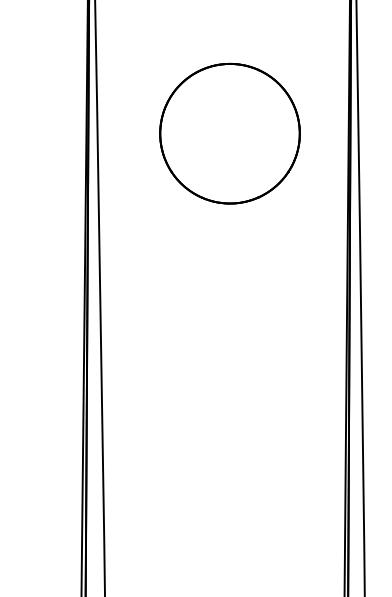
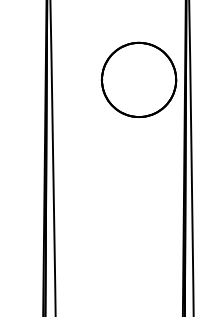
part: (230, 132) -> (139, 79), moved

